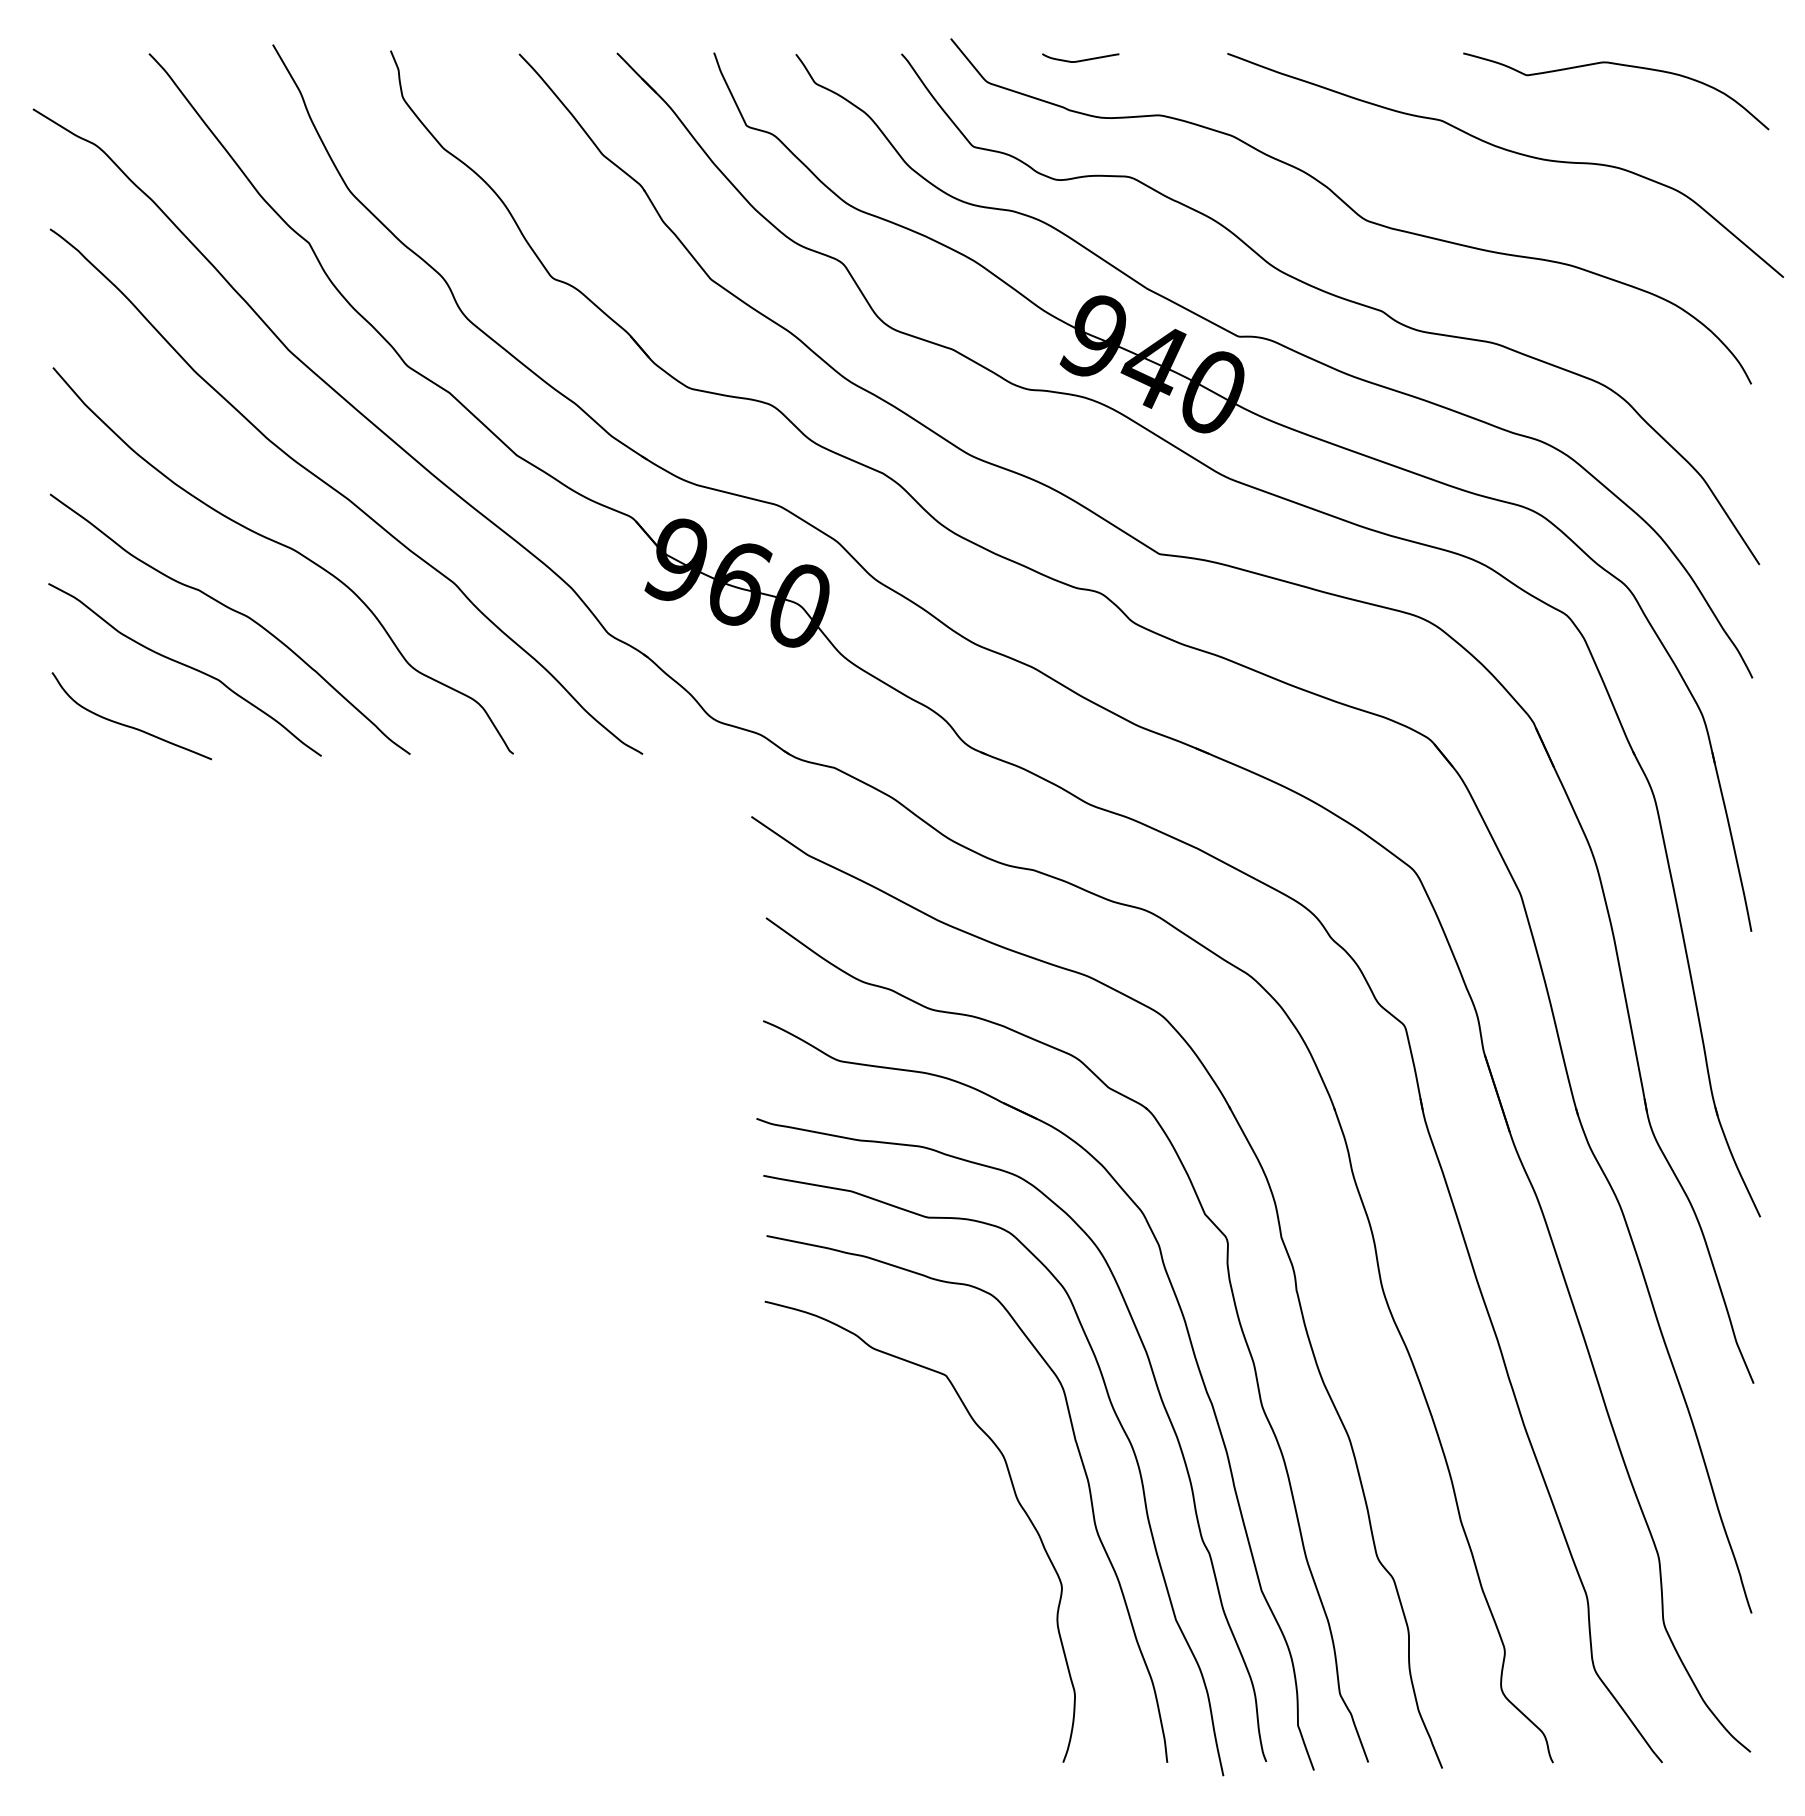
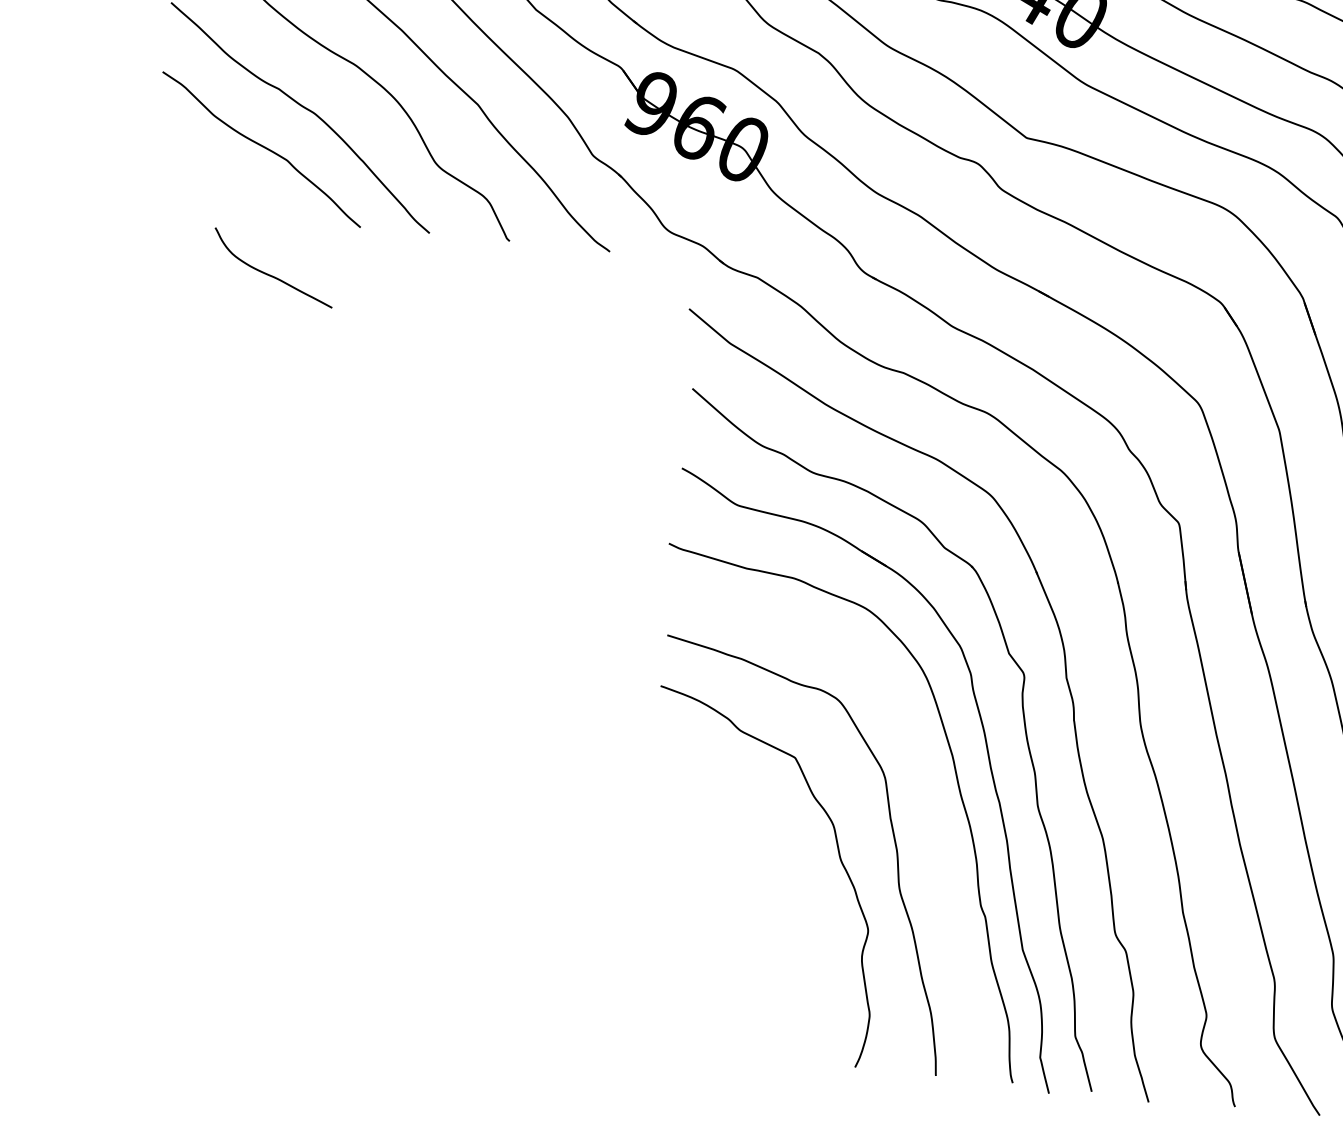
curve: (129, 725) -> (271, 274), moved
curve: (1119, 1424) -> (925, 809), removed

